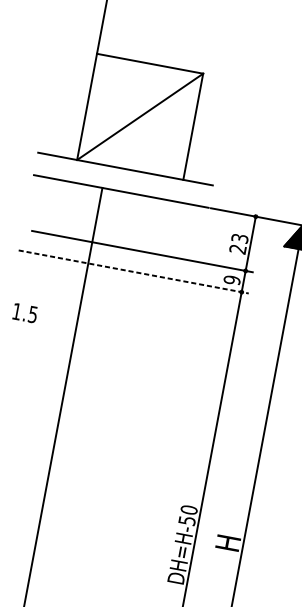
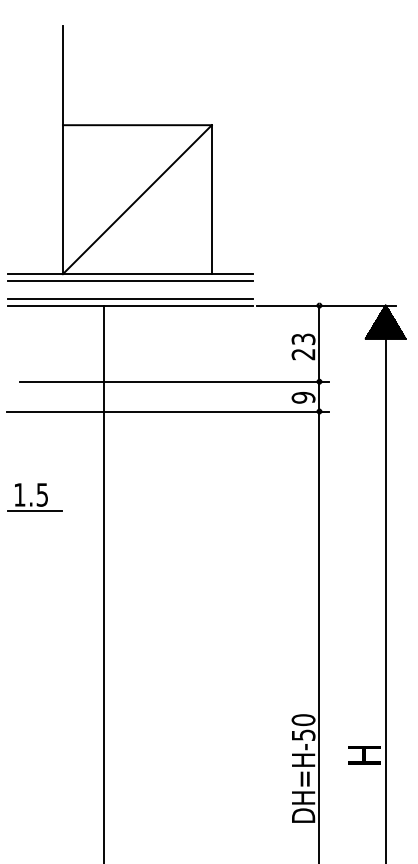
line: (124, 173) -> (130, 280), added
line: (122, 186) -> (130, 298), added
line: (134, 272) -> (168, 411), dashed -> solid
line: (26, 324) -> (35, 510), added

